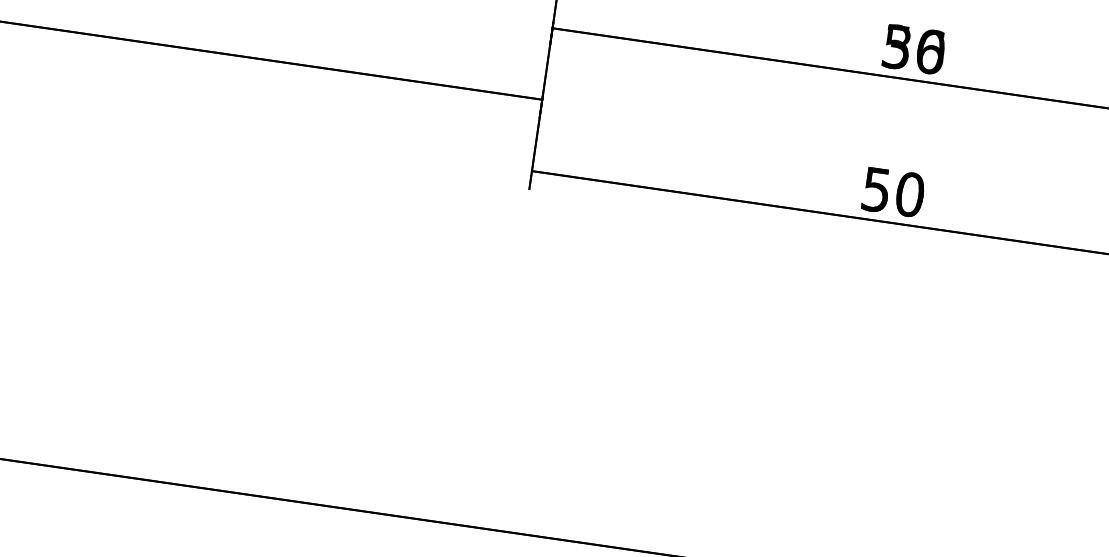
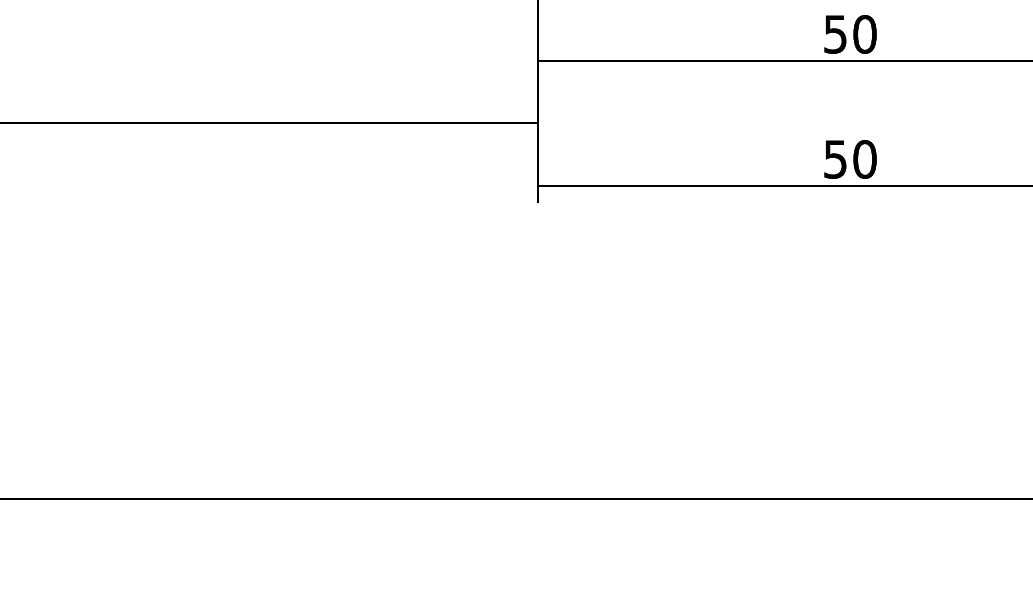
text: (914, 49) -> (850, 34), 36 -> 50

